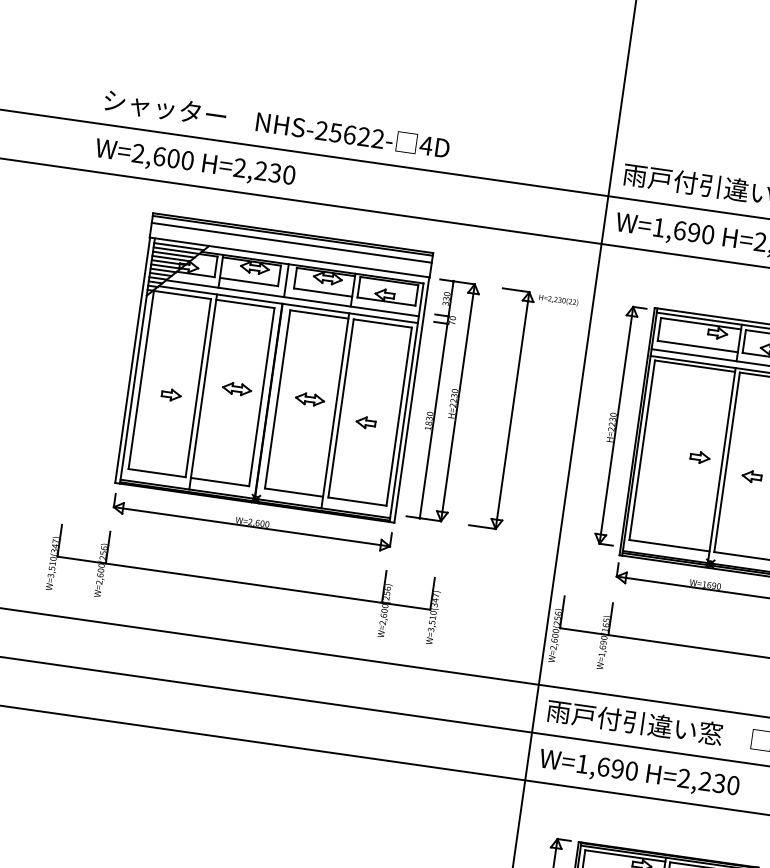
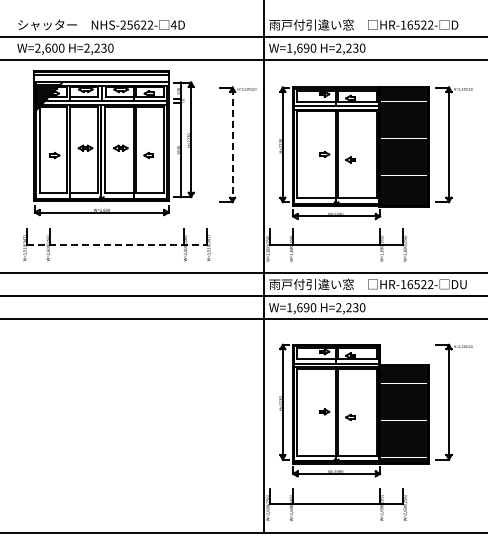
part: (296, 387) -> (113, 143), moved
line: (512, 411) -> (232, 145), solid -> dashed
line: (245, 582) -> (117, 244), solid -> dashed

